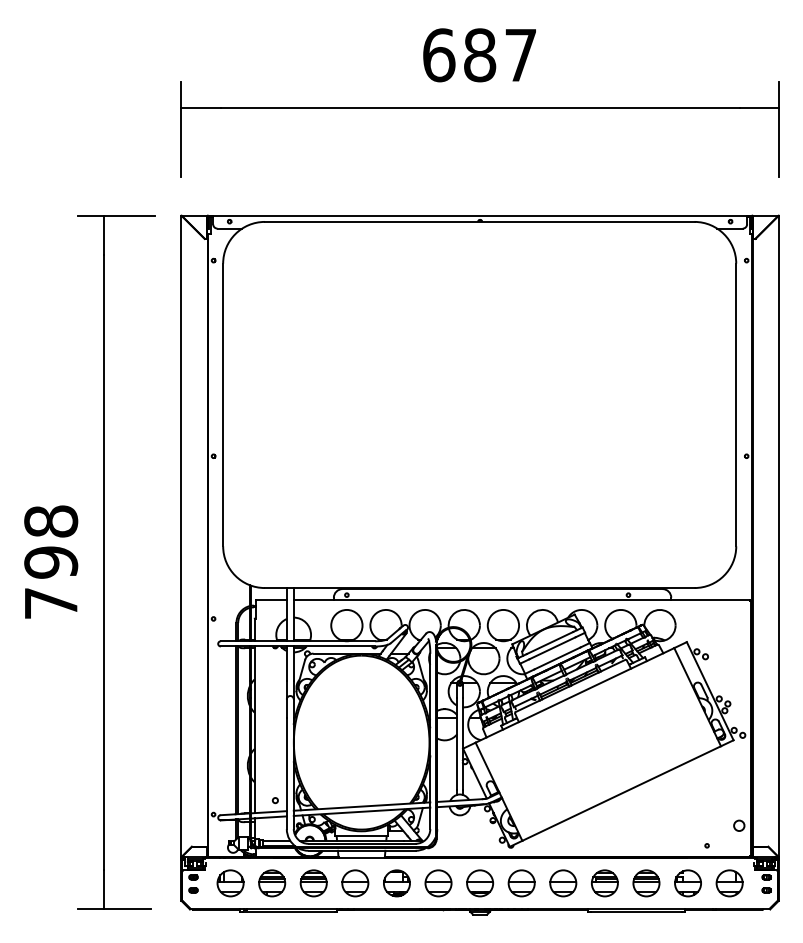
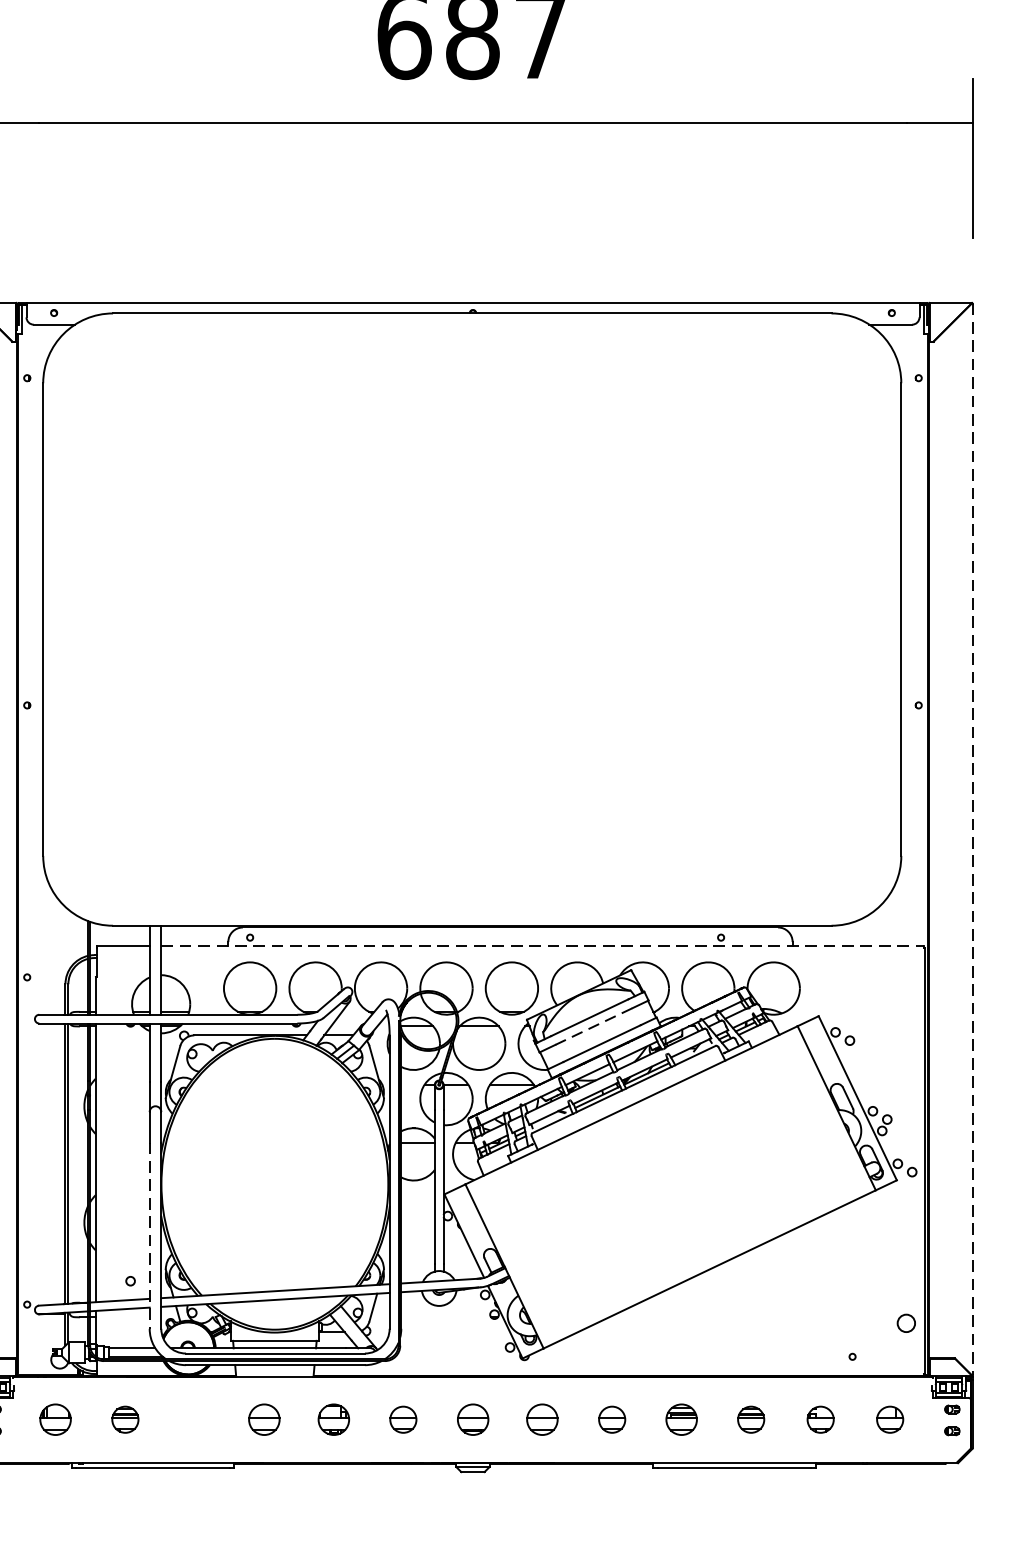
line: (778, 536) -> (971, 839), solid -> dashed
line: (521, 600) -> (542, 946), solid -> dashed
line: (552, 648) -> (594, 1026), solid -> dashed
line: (286, 773) -> (149, 1235), solid -> dashed
part: (230, 883) -> (55, 1419), size x0.7
part: (272, 883) -> (125, 1419), size x0.6
part: (313, 883) -> (194, 1419), removed
part: (355, 883) -> (264, 1419), size x0.7
part: (396, 883) -> (333, 1419), size x0.7
part: (438, 883) -> (403, 1419), size x0.6
part: (480, 883) -> (473, 1419), size x0.7
part: (521, 883) -> (542, 1419), size x0.7
part: (563, 883) -> (612, 1419), size x0.6
part: (604, 883) -> (680, 1419), size x0.7
part: (646, 883) -> (751, 1419), size x0.6
part: (687, 883) -> (819, 1419), size x0.6
part: (729, 883) -> (890, 1419), size x0.6

